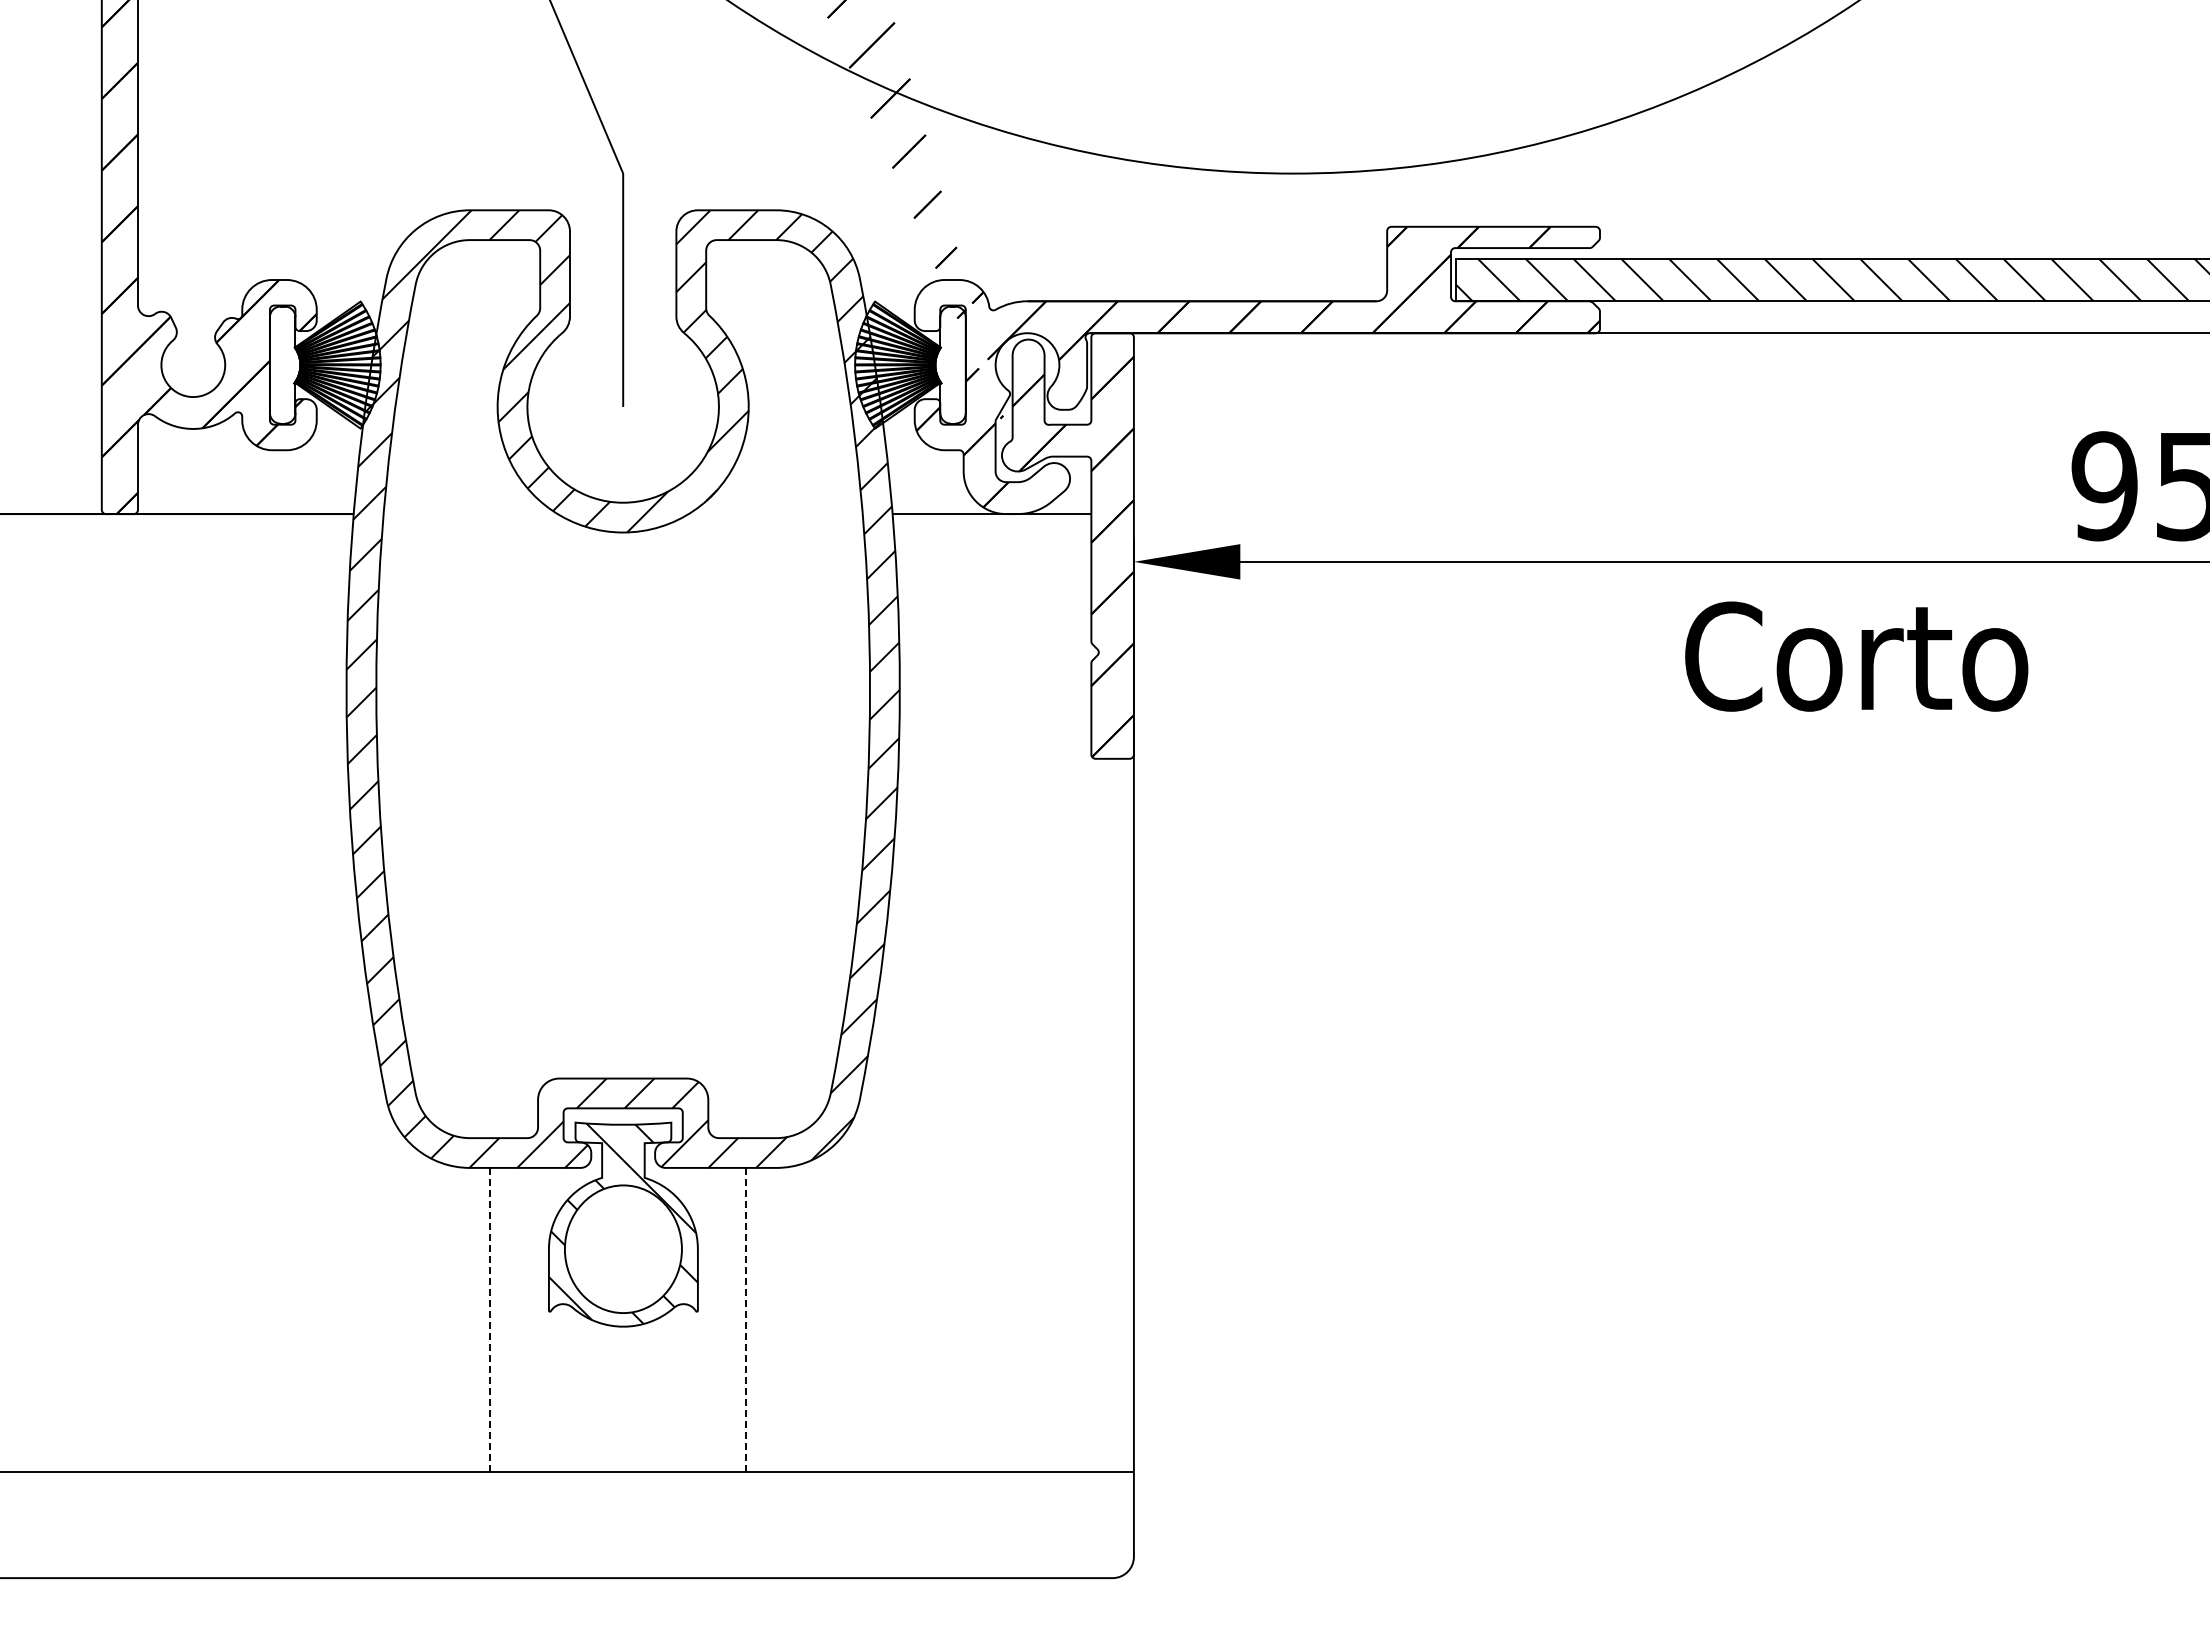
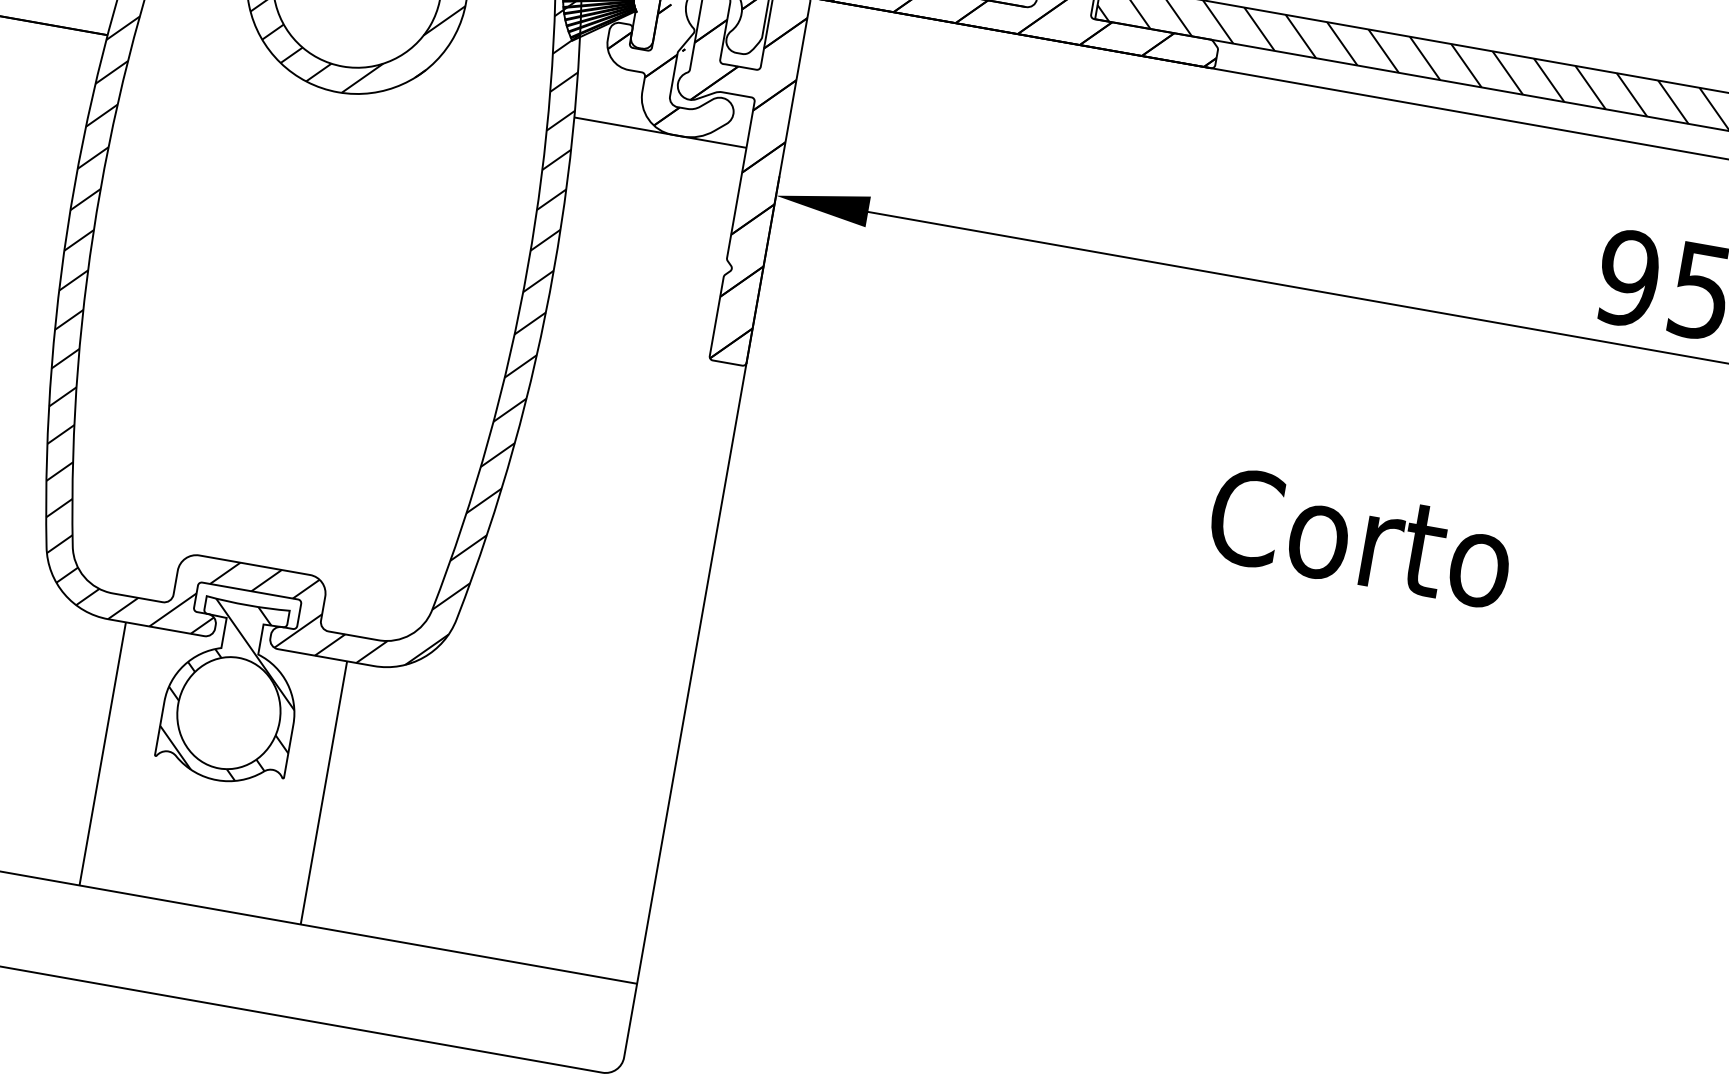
text: (1856, 656) -> (1361, 537), moved
line: (490, 1319) -> (103, 753), dashed -> solid
line: (745, 1319) -> (323, 792), dashed -> solid

